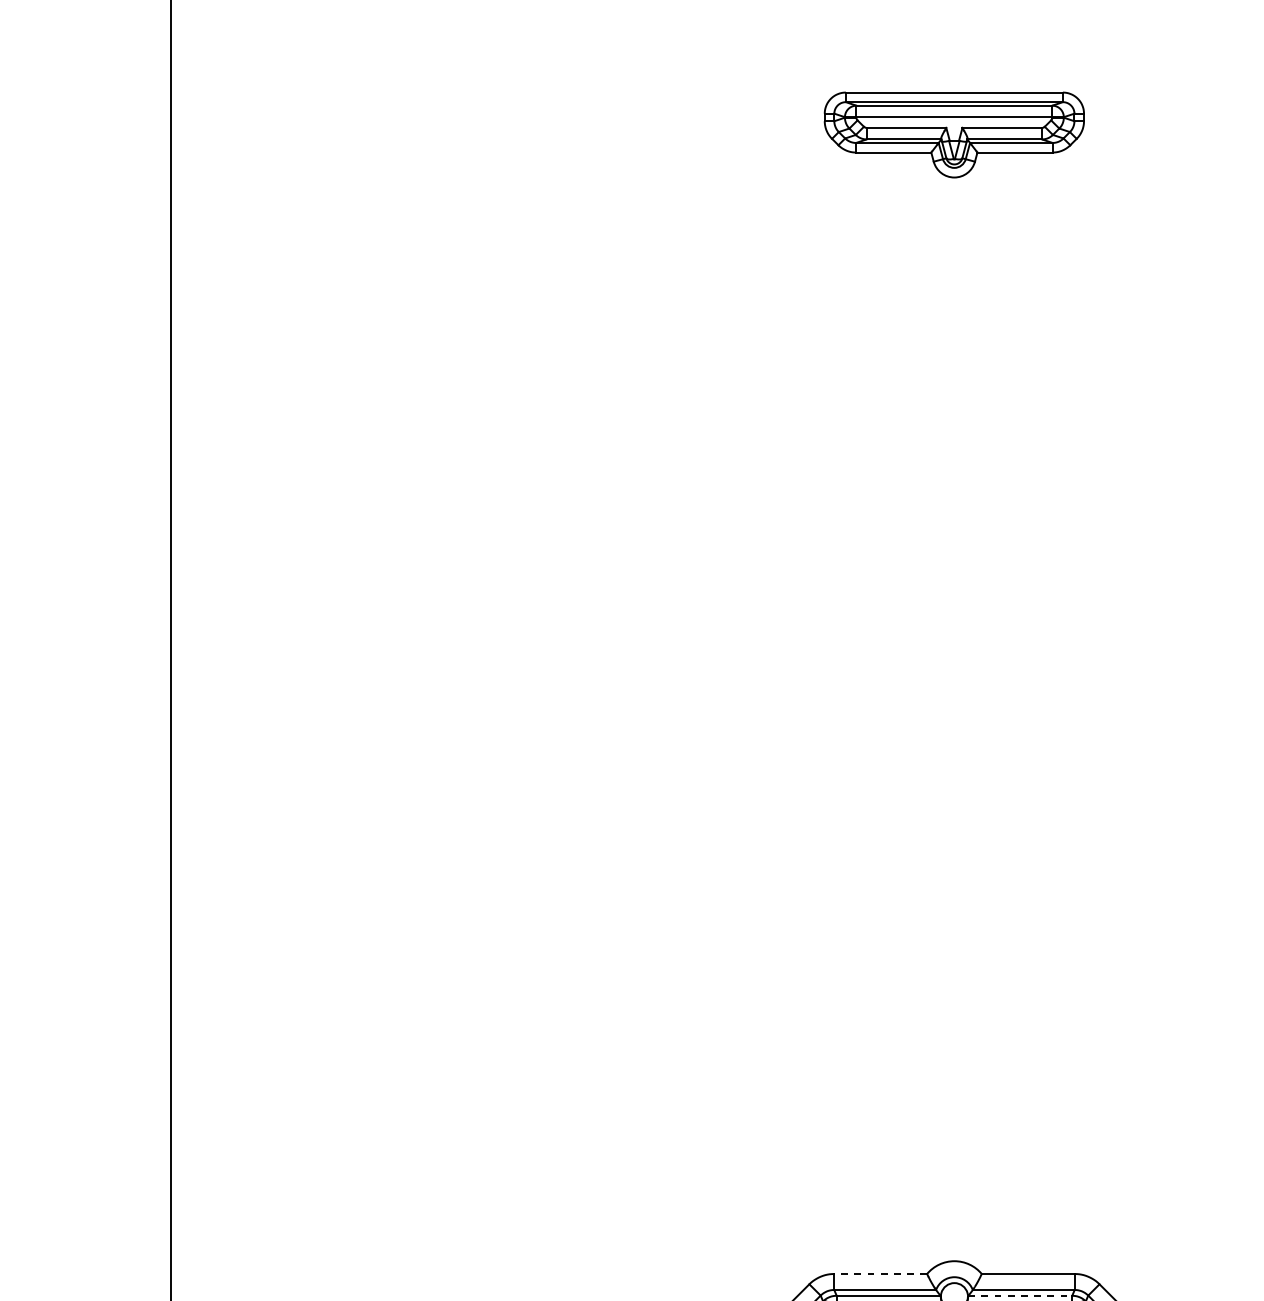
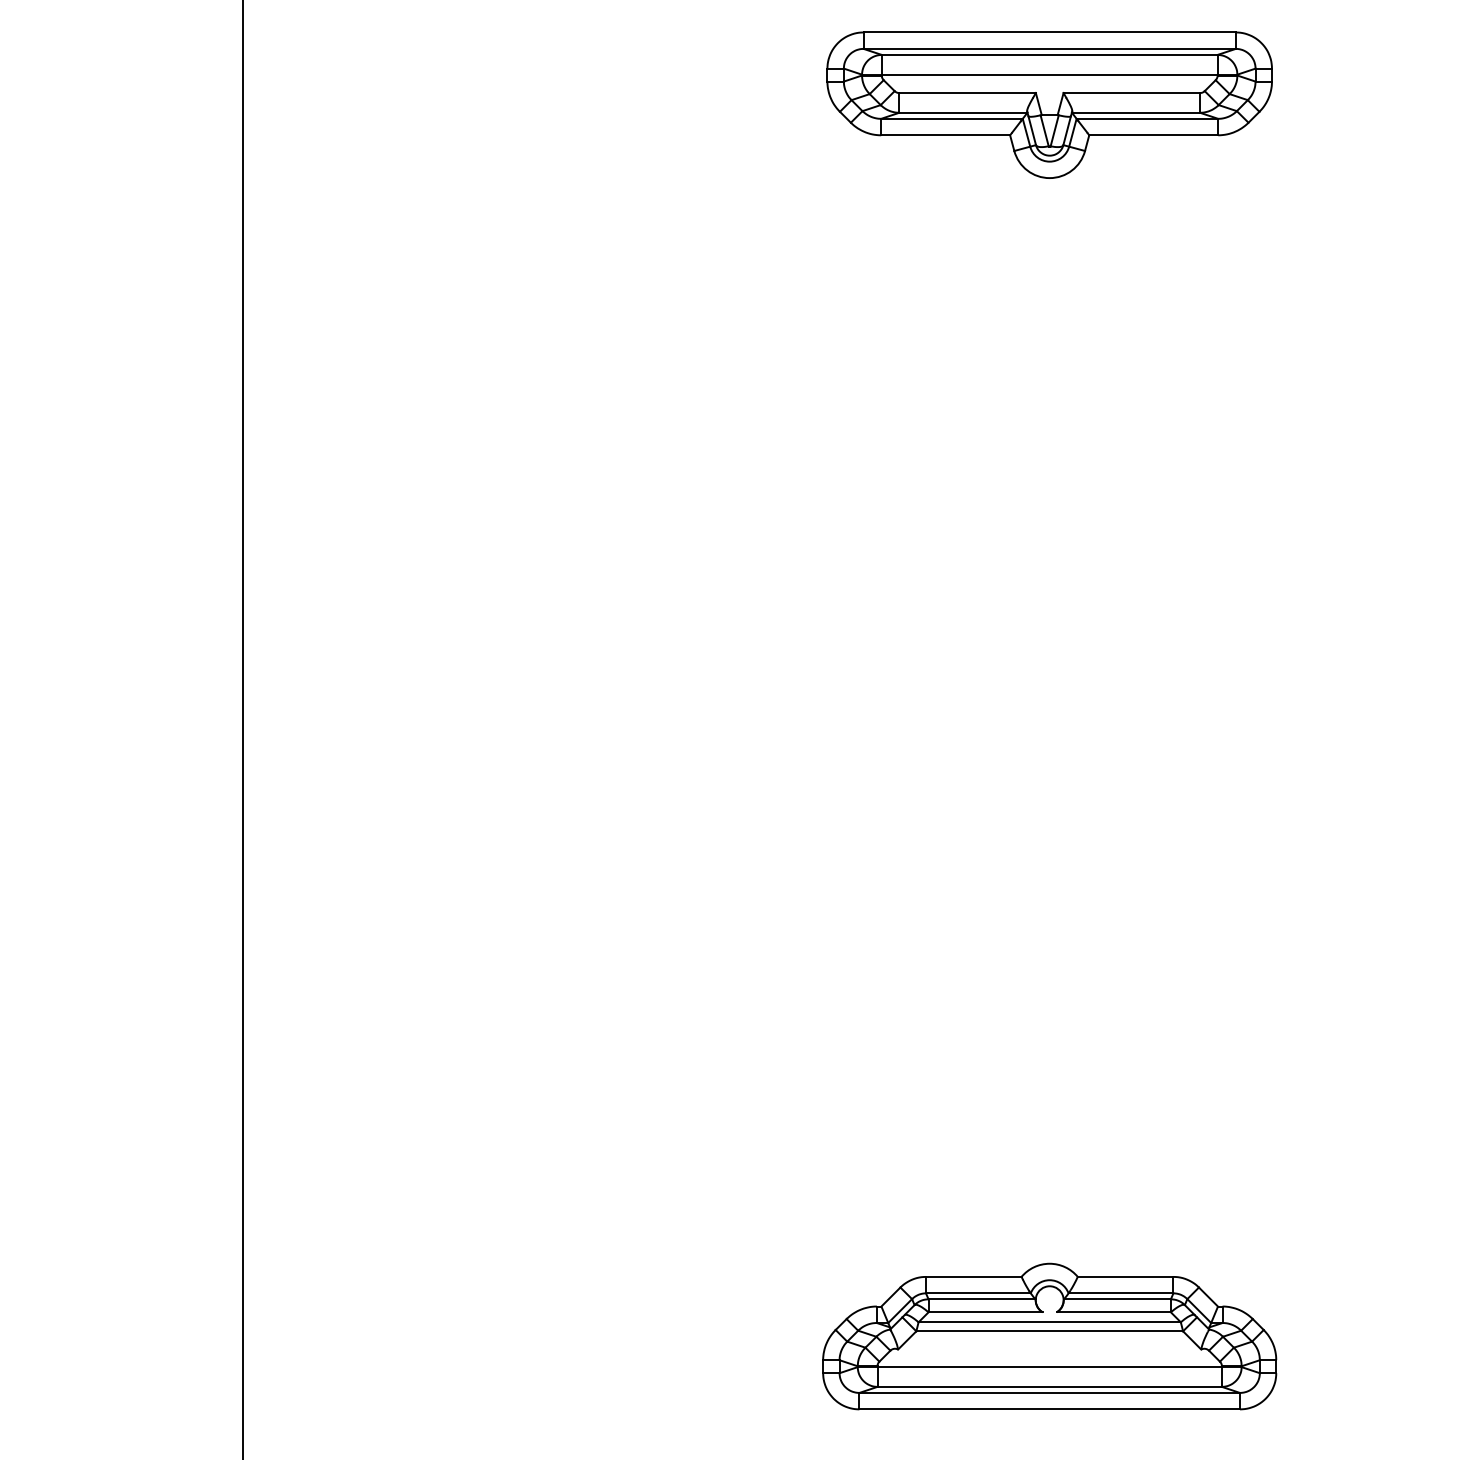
part: (954, 134) -> (1049, 104), size x1.67
line: (880, 1273) -> (973, 1276), dashed -> solid
line: (1020, 1295) -> (1117, 1299), dashed -> solid

